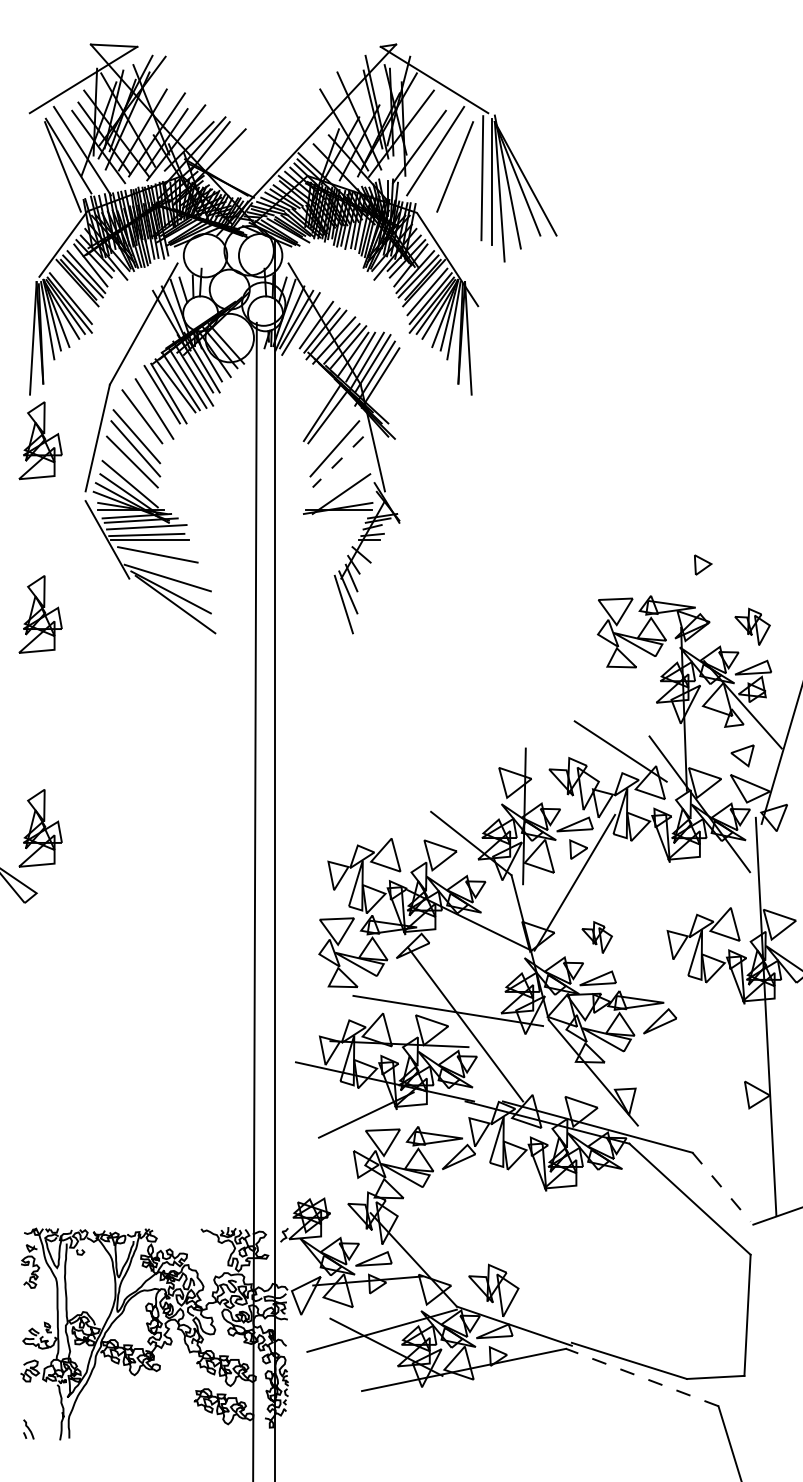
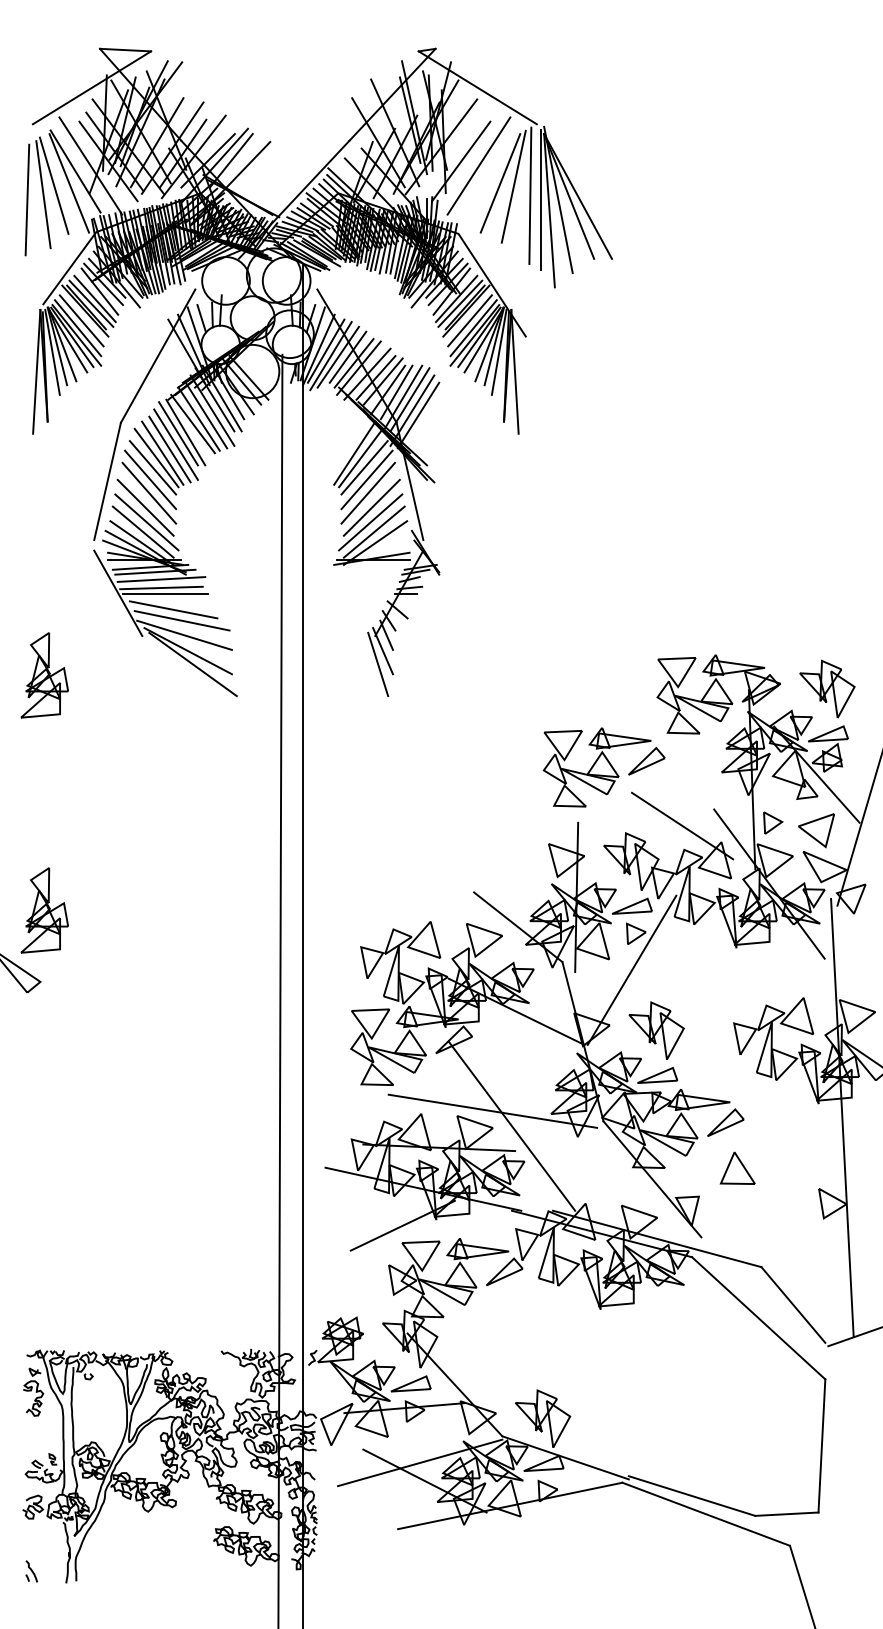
line: (466, 169) -> (513, 186), added
part: (42, 178) -> (46, 196), added
line: (74, 291) -> (81, 320), added
line: (306, 324) -> (337, 356), added
line: (159, 404) -> (175, 444), added
line: (147, 411) -> (162, 452), added
line: (138, 425) -> (152, 467), added
line: (331, 425) -> (364, 467), added
line: (333, 436) -> (366, 479), added
part: (40, 440) -> (44, 484), removed
line: (337, 461) -> (371, 507), dashed -> solid
line: (133, 475) -> (146, 522), added
line: (336, 475) -> (370, 522), added
line: (339, 483) -> (373, 531), added
line: (165, 564) -> (181, 620), added
part: (703, 564) -> (773, 822), moved
part: (752, 626) -> (827, 688), size x1.43
part: (548, 698) -> (603, 767), added
part: (742, 755) -> (816, 830), size x1.43
part: (597, 937) -> (656, 1030), size x1.67
part: (670, 1062) -> (737, 1167), added
line: (721, 1187) -> (793, 1305), dashed -> solid
line: (642, 1377) -> (706, 1514), dashed -> solid

